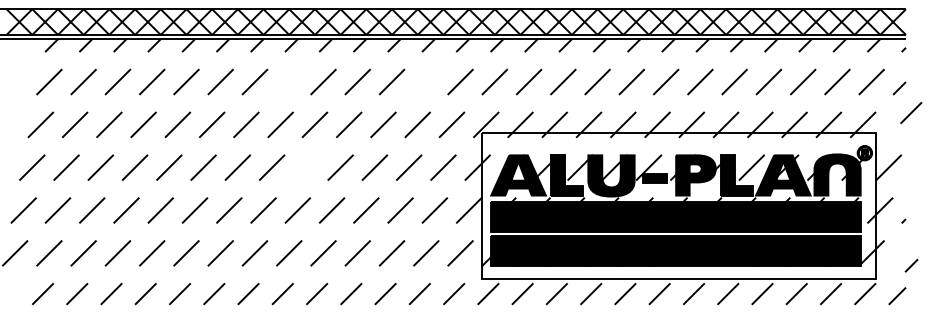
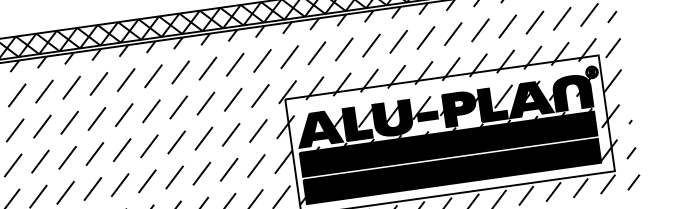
line: (289, 81) -> (126, 79), added
line: (426, 81) -> (235, 64), added
line: (911, 112) -> (613, 47), moved
line: (306, 167) -> (149, 146), added
line: (911, 265) -> (631, 153), moved

